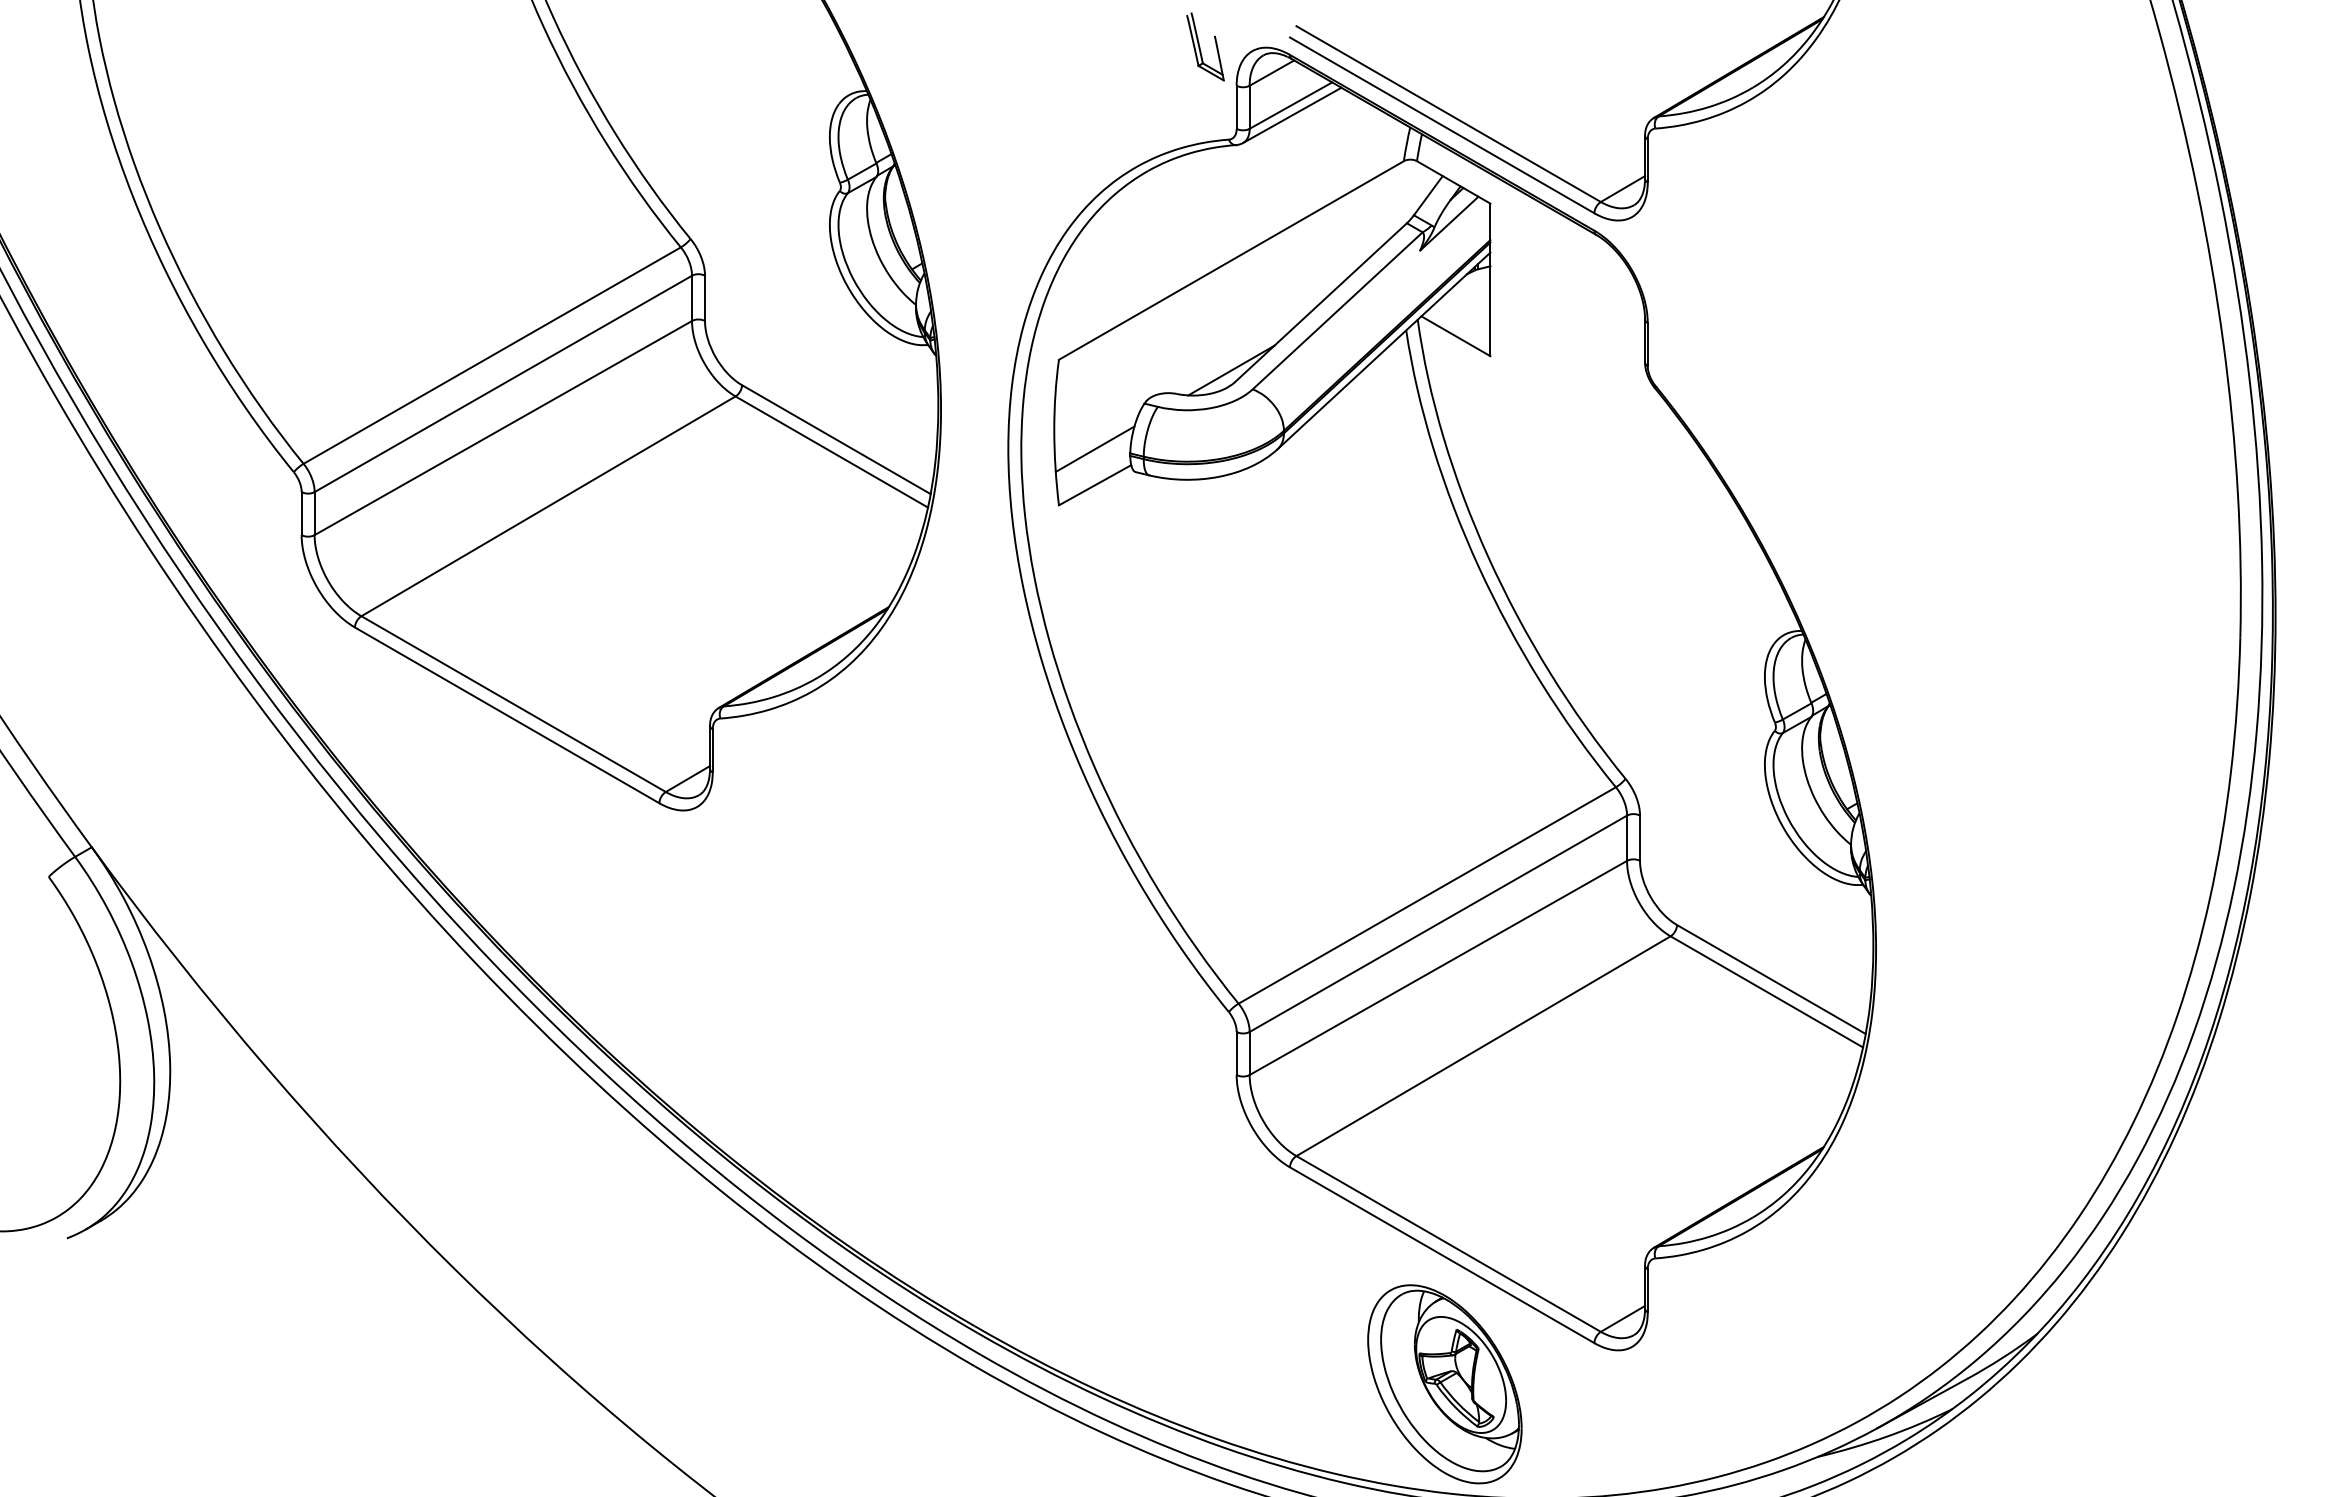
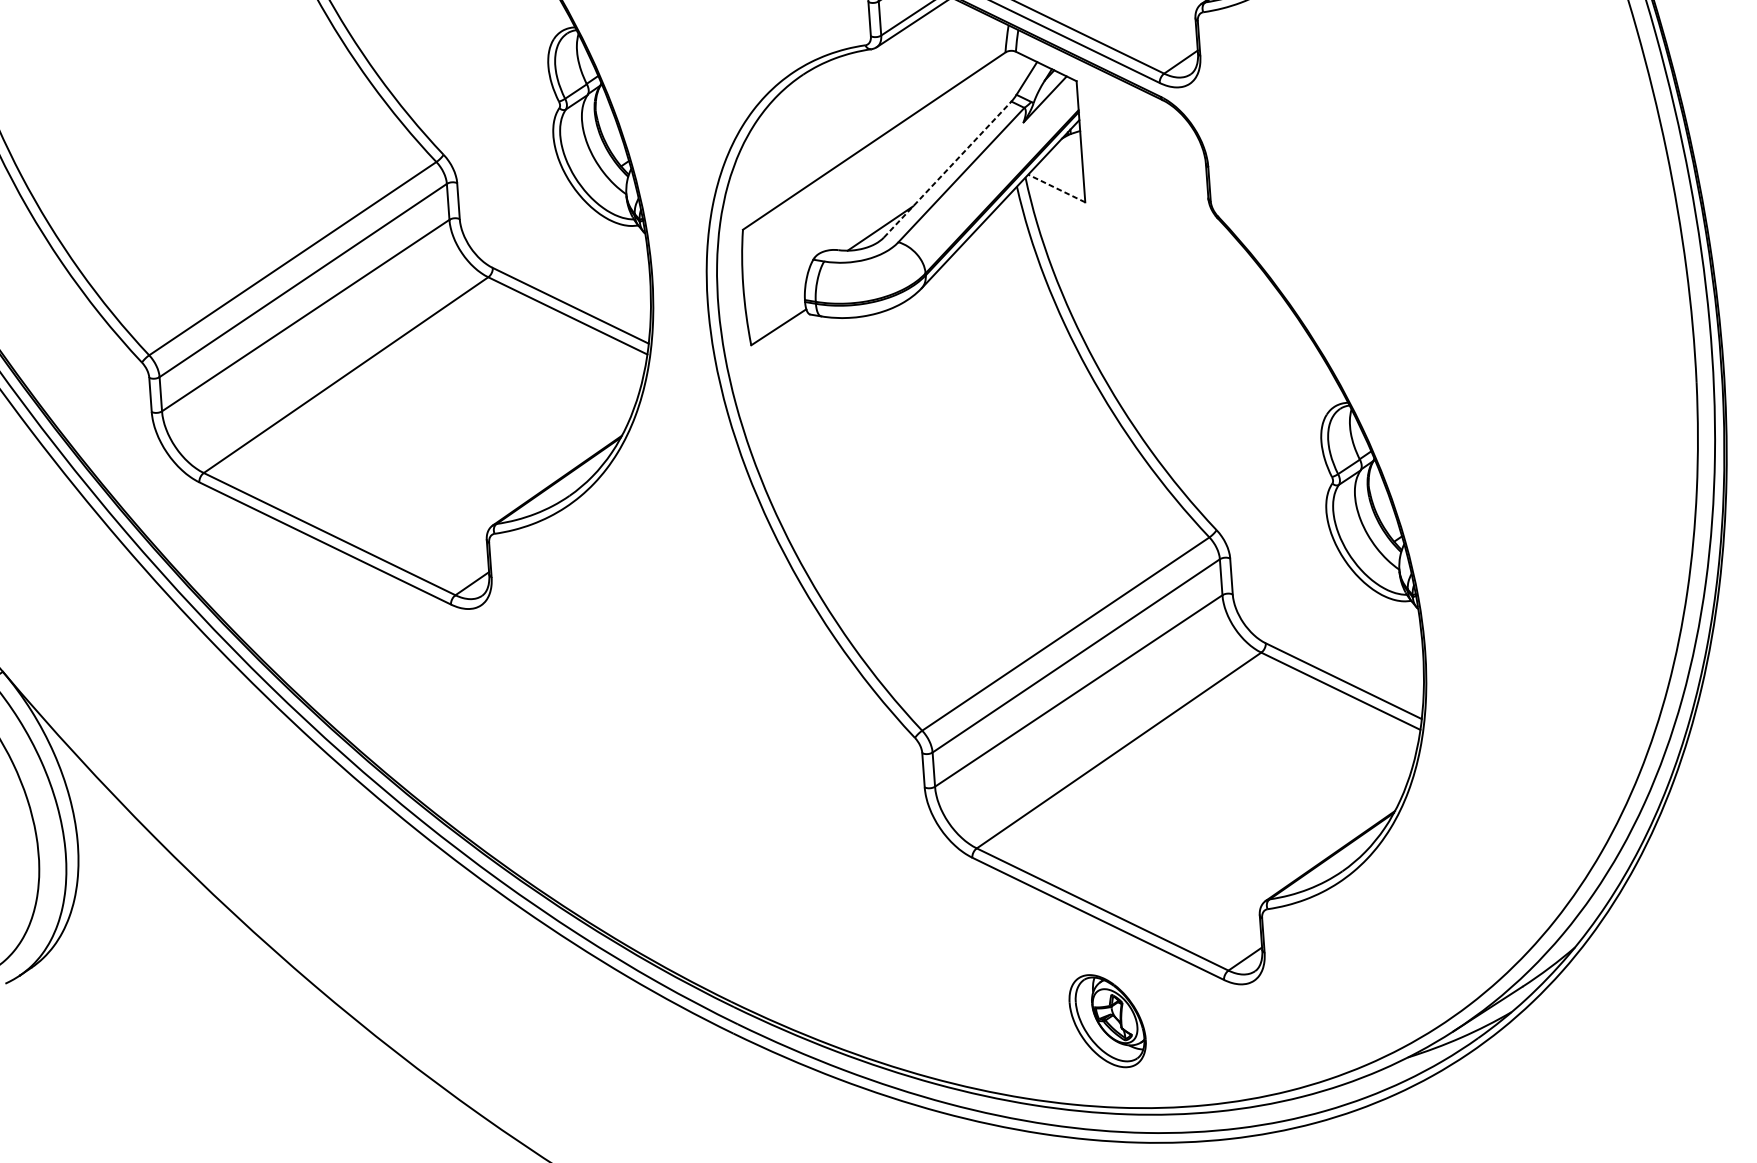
line: (1321, 302) -> (948, 169), solid -> dashed
line: (1455, 336) -> (1056, 188), solid -> dashed
line: (1094, 448) -> (776, 298), removed
part: (1444, 1384) -> (1107, 1021), size x0.6

